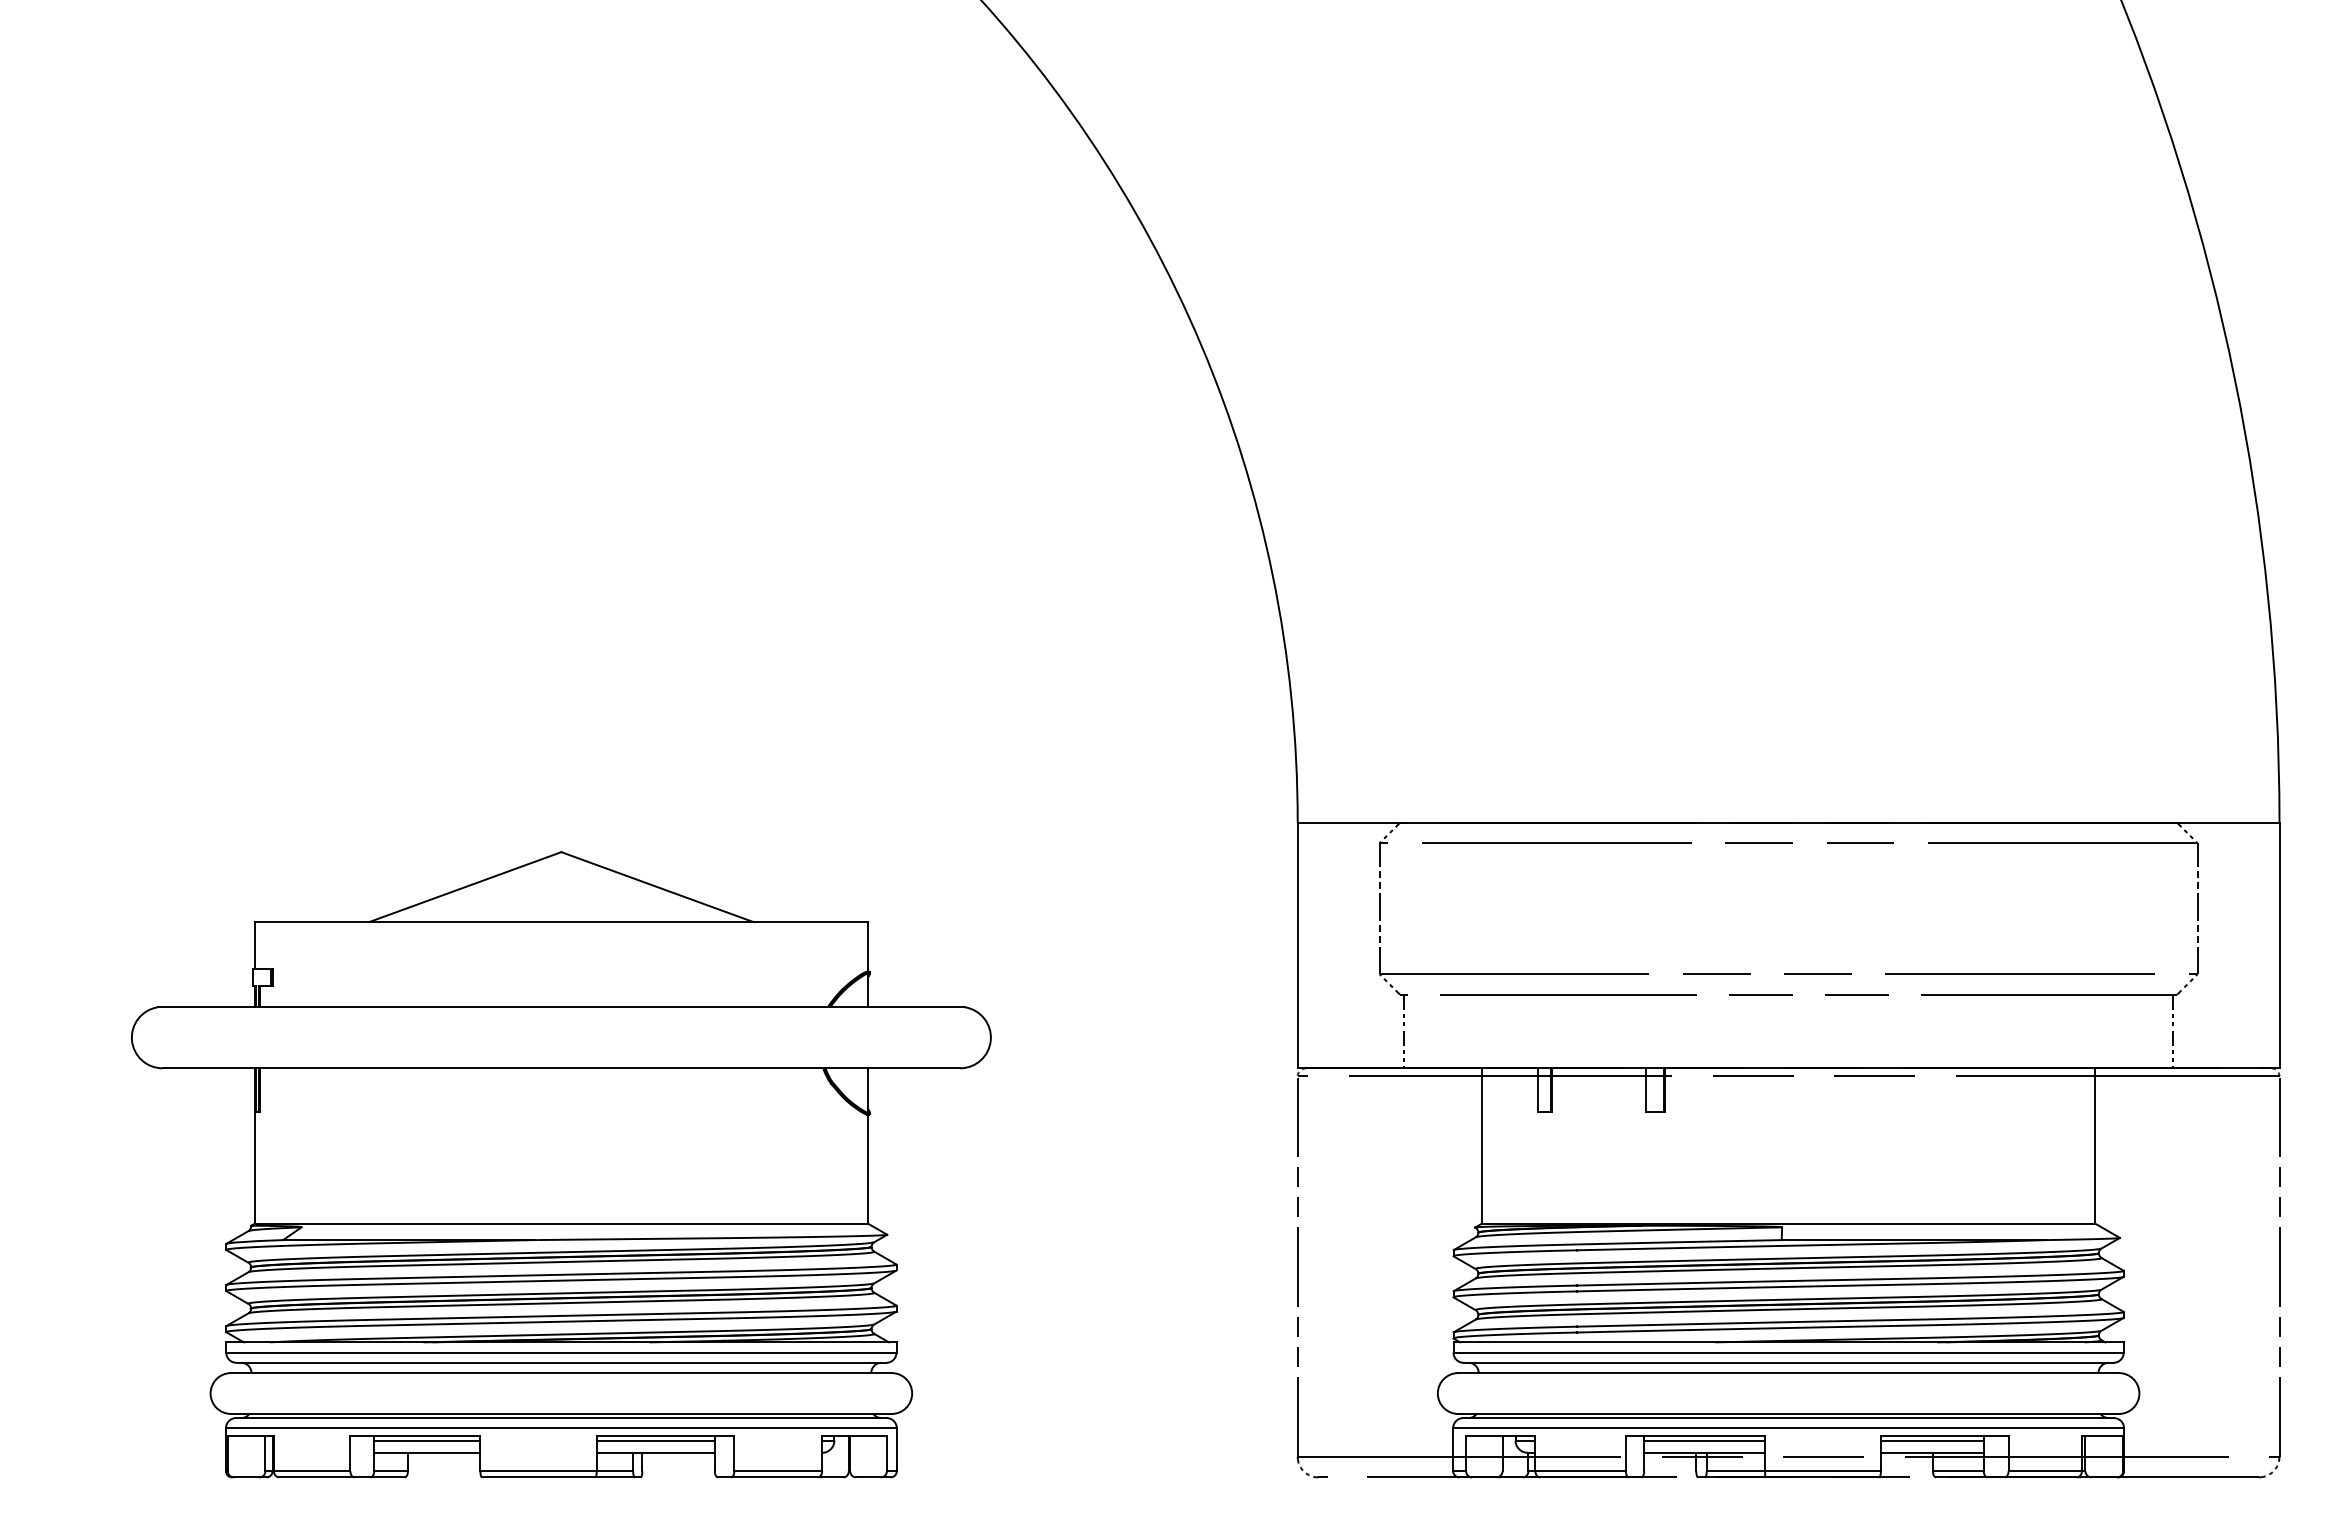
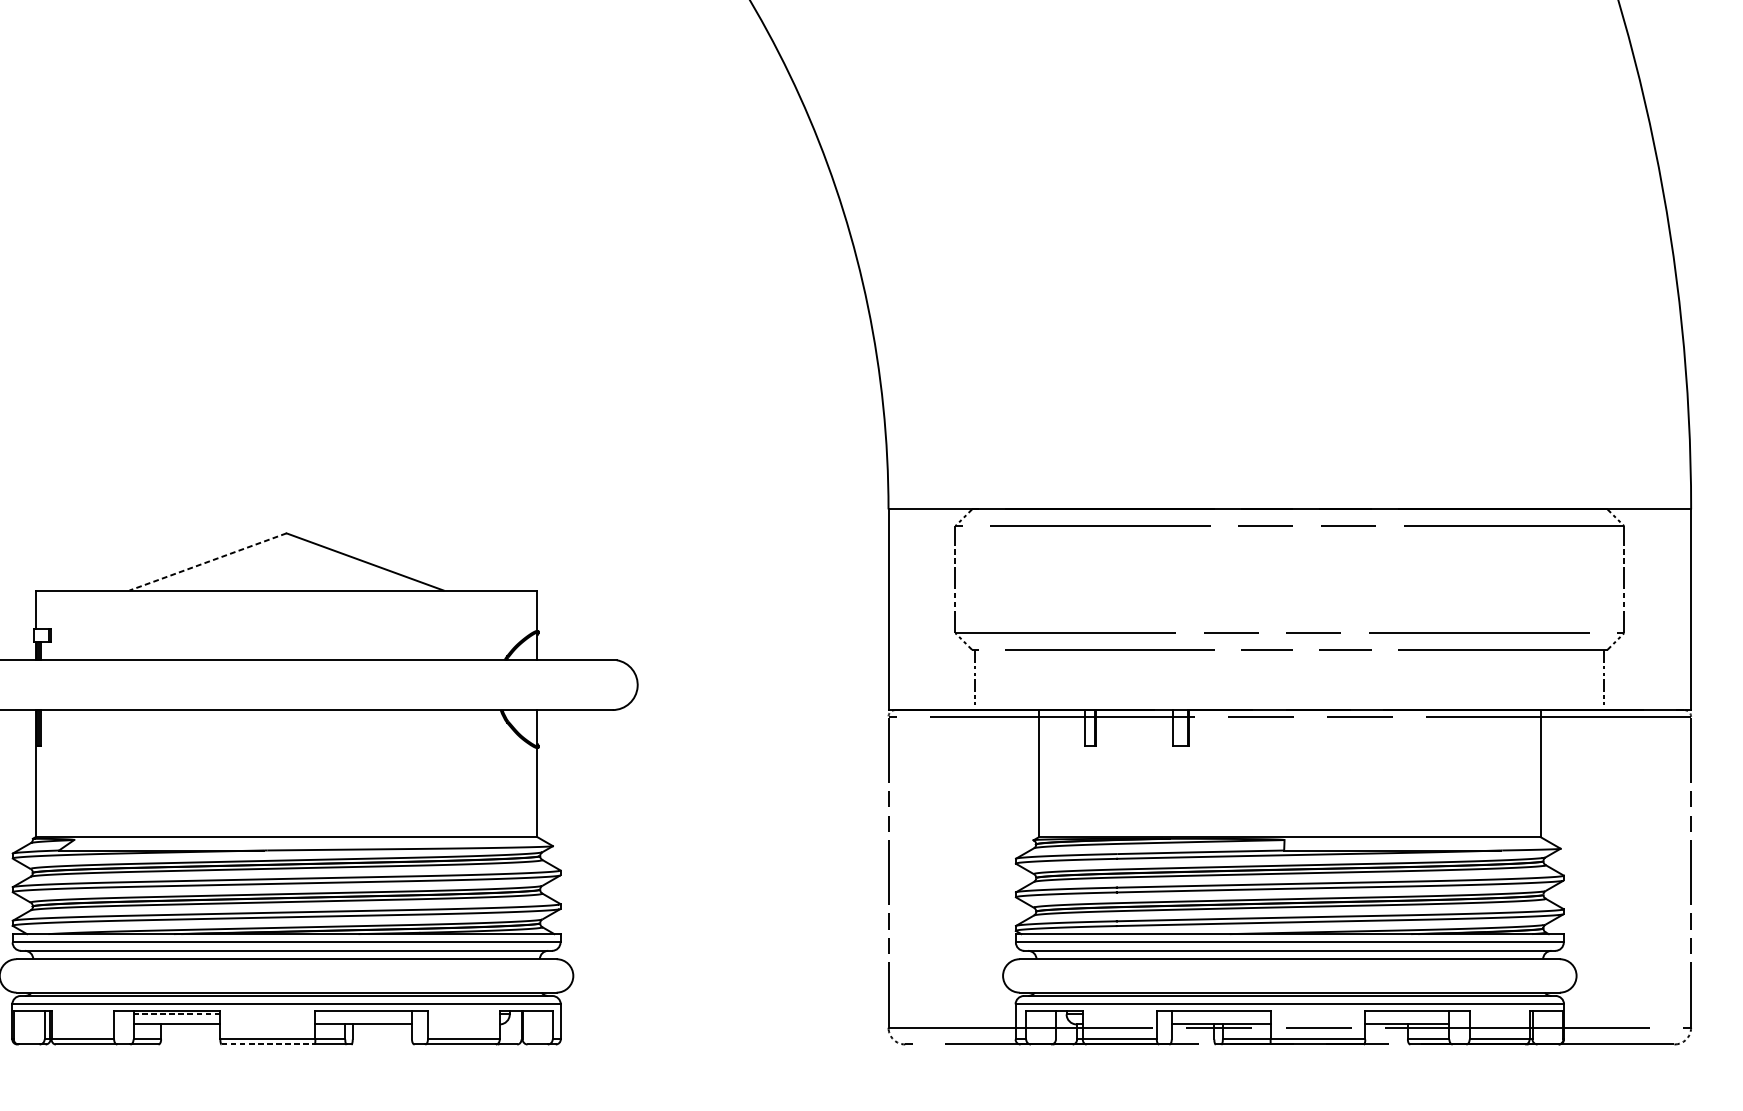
line: (464, 887) -> (207, 562), solid -> dashed
line: (426, 1440) -> (176, 1014), solid -> dashed
line: (655, 1440) -> (363, 1014), removed
line: (1704, 1440) -> (1221, 1014), removed
line: (1931, 1440) -> (1406, 1014), removed
line: (539, 1477) -> (268, 1044), solid -> dashed

